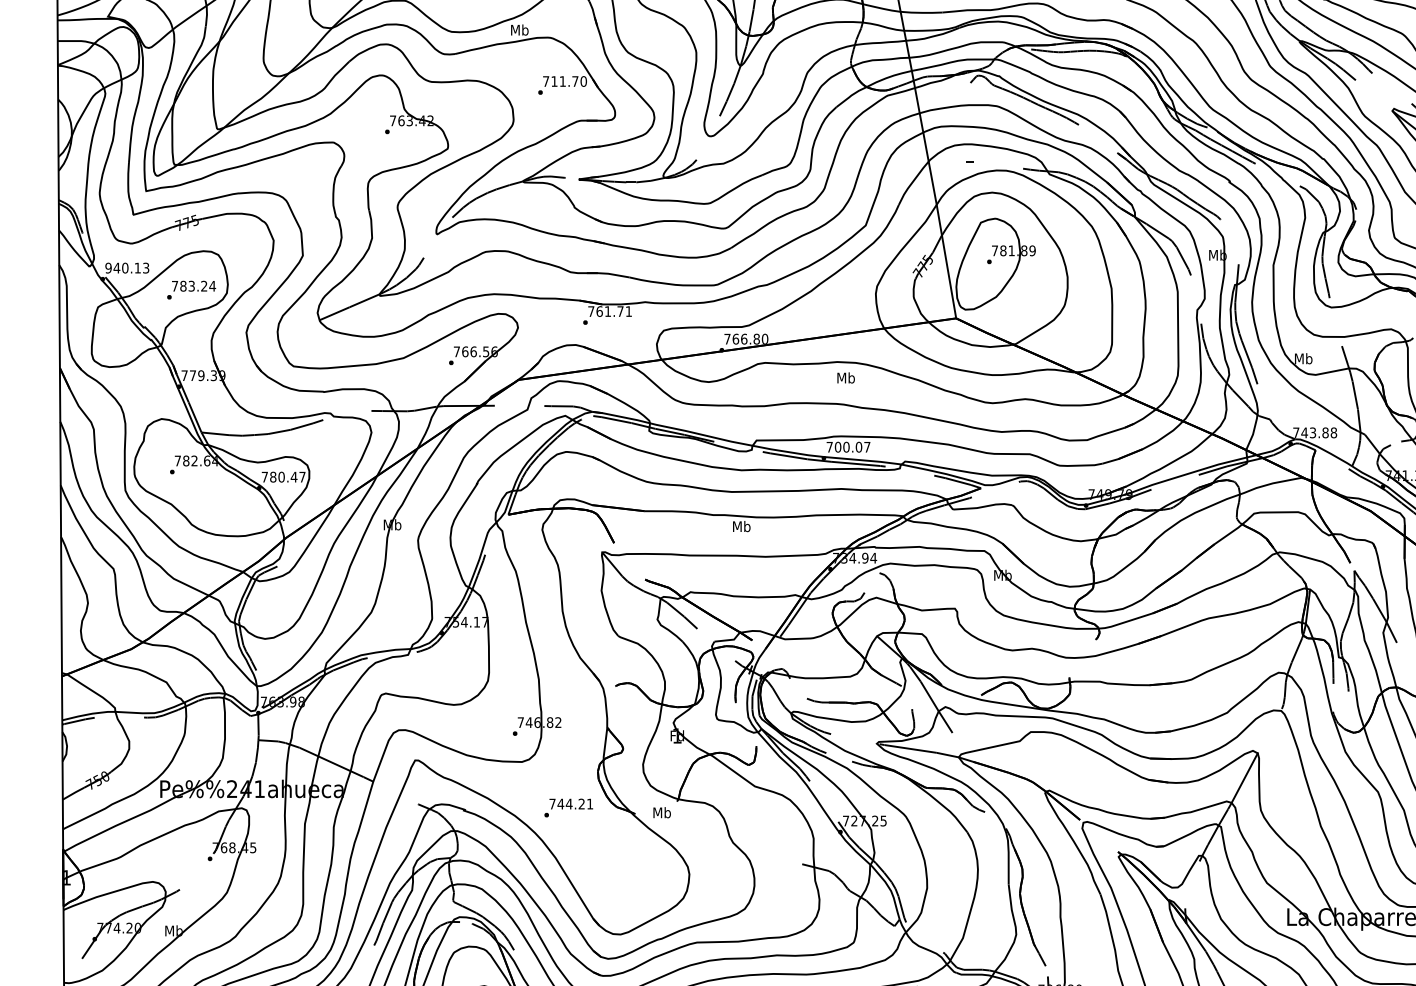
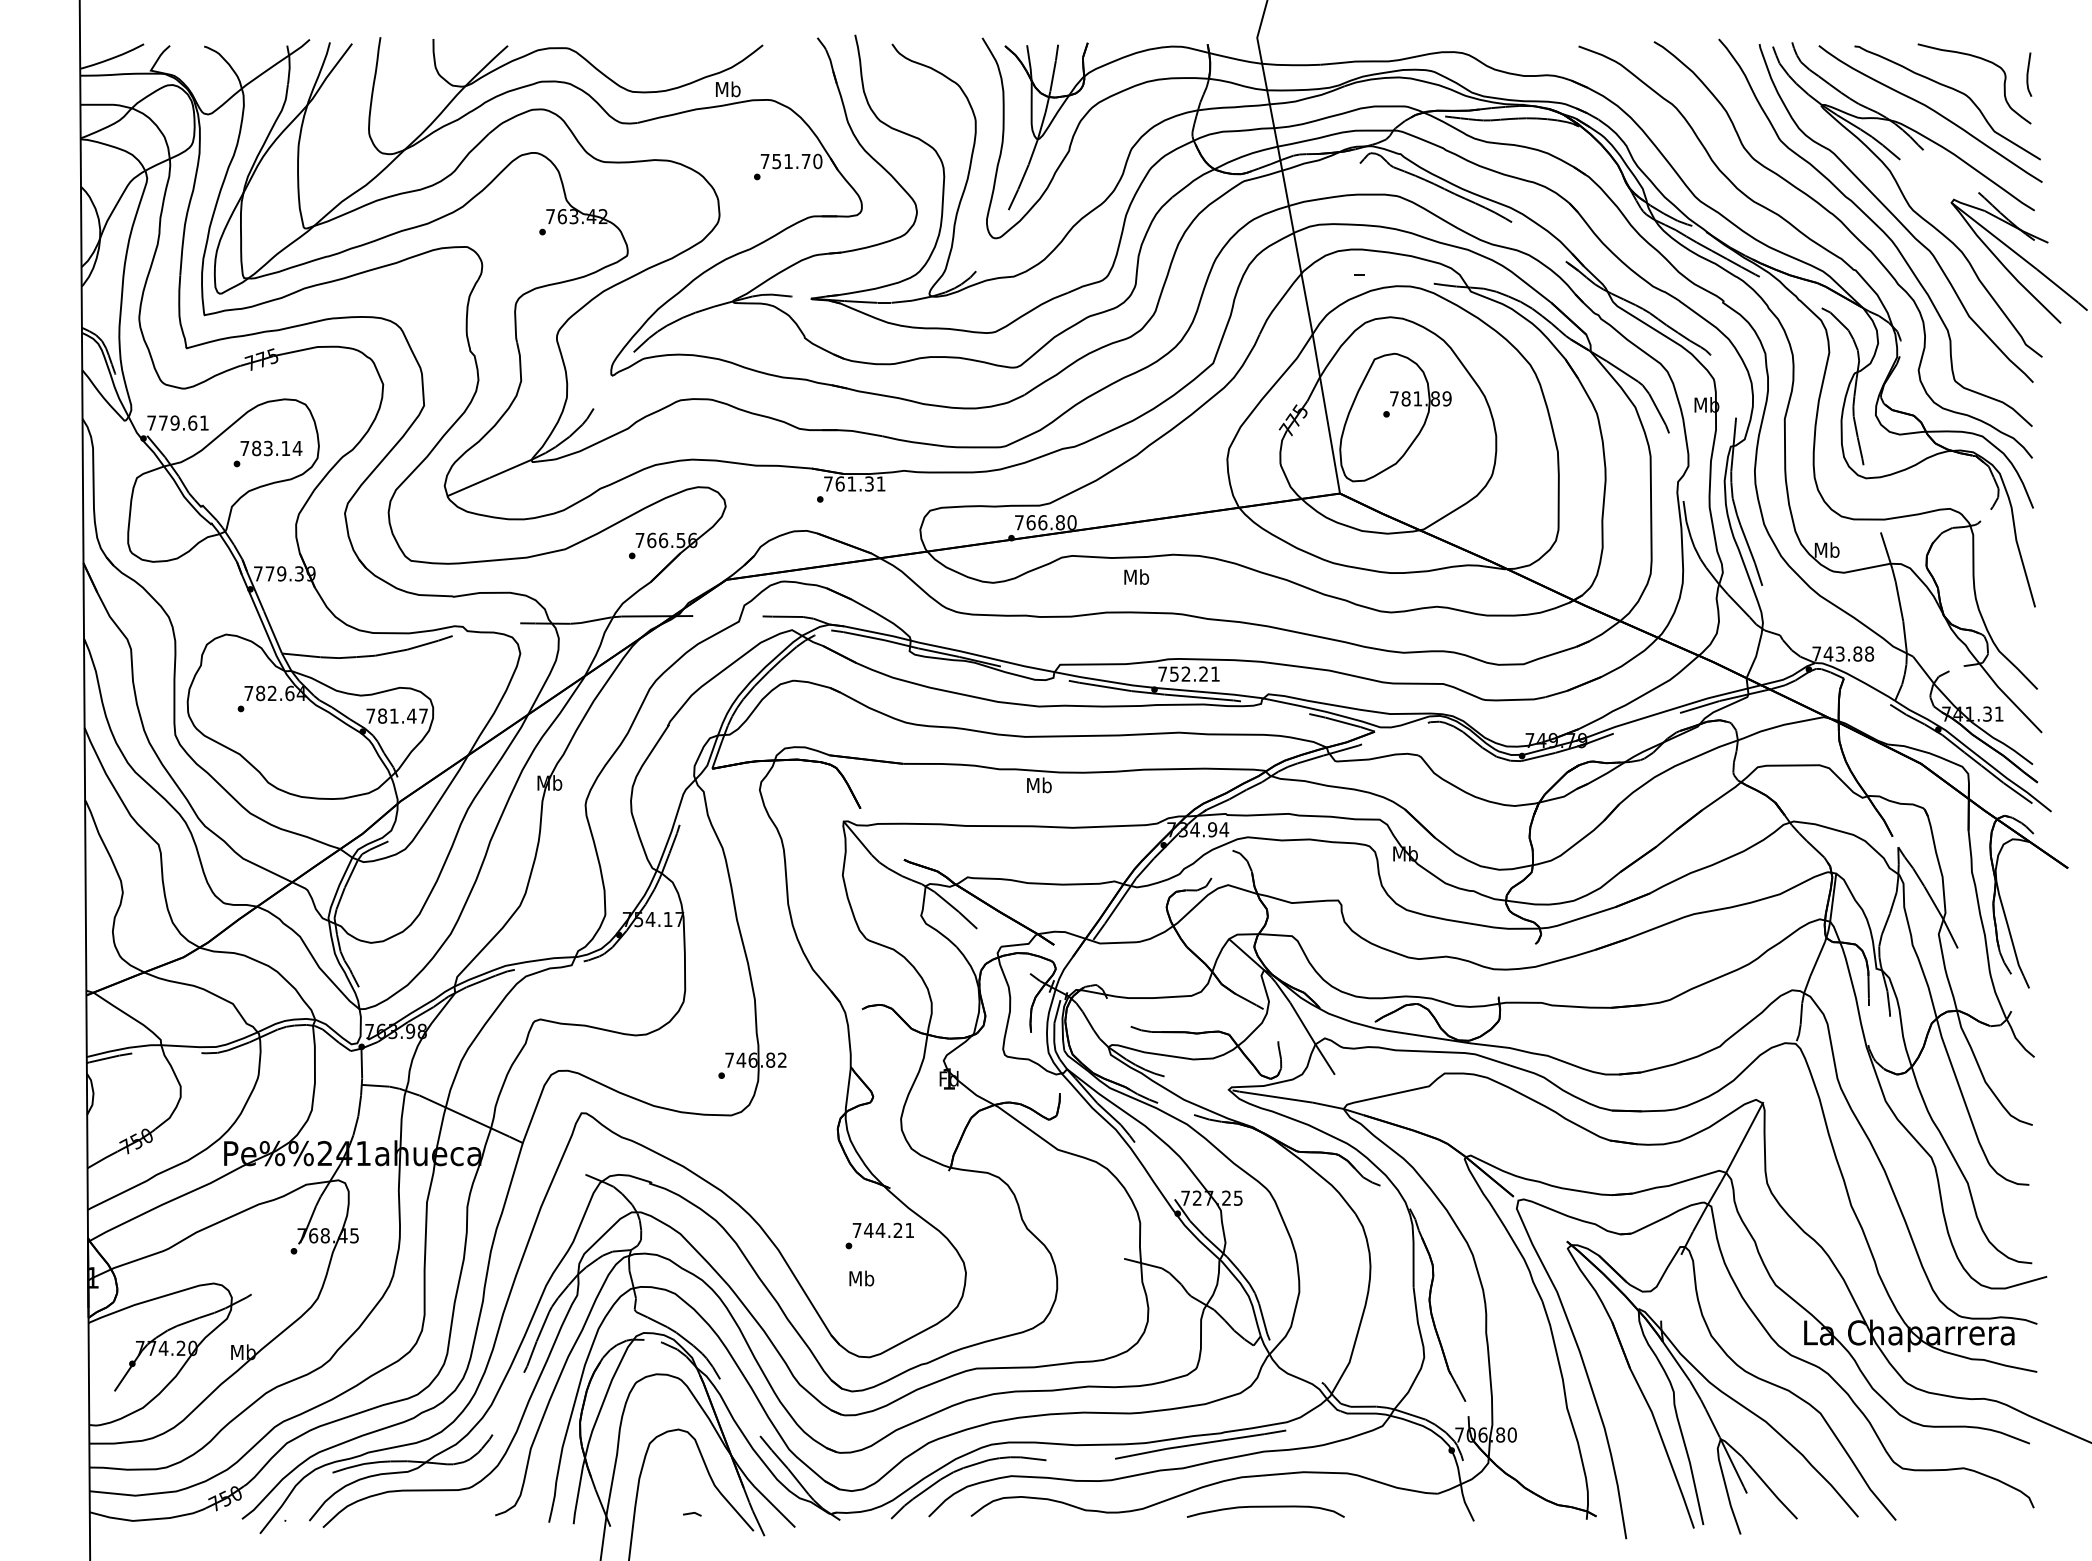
text: (554, 81) -> (776, 161), 711.70 -> 751.70
text: (126, 267) -> (177, 422), 940.13 -> 779.61
text: (204, 285) -> (285, 447), 783.24 -> 783.14
text: (620, 311) -> (869, 483), 761.71 -> 761.31
text: (845, 377) -> (1136, 576), moved
text: (852, 446) -> (1194, 673), 700.07 -> 752.21
text: (281, 476) -> (393, 715), 780.47 -> 781.47
text: (568, 807) -> (879, 1235), moved
text: (661, 812) -> (861, 1278), moved

